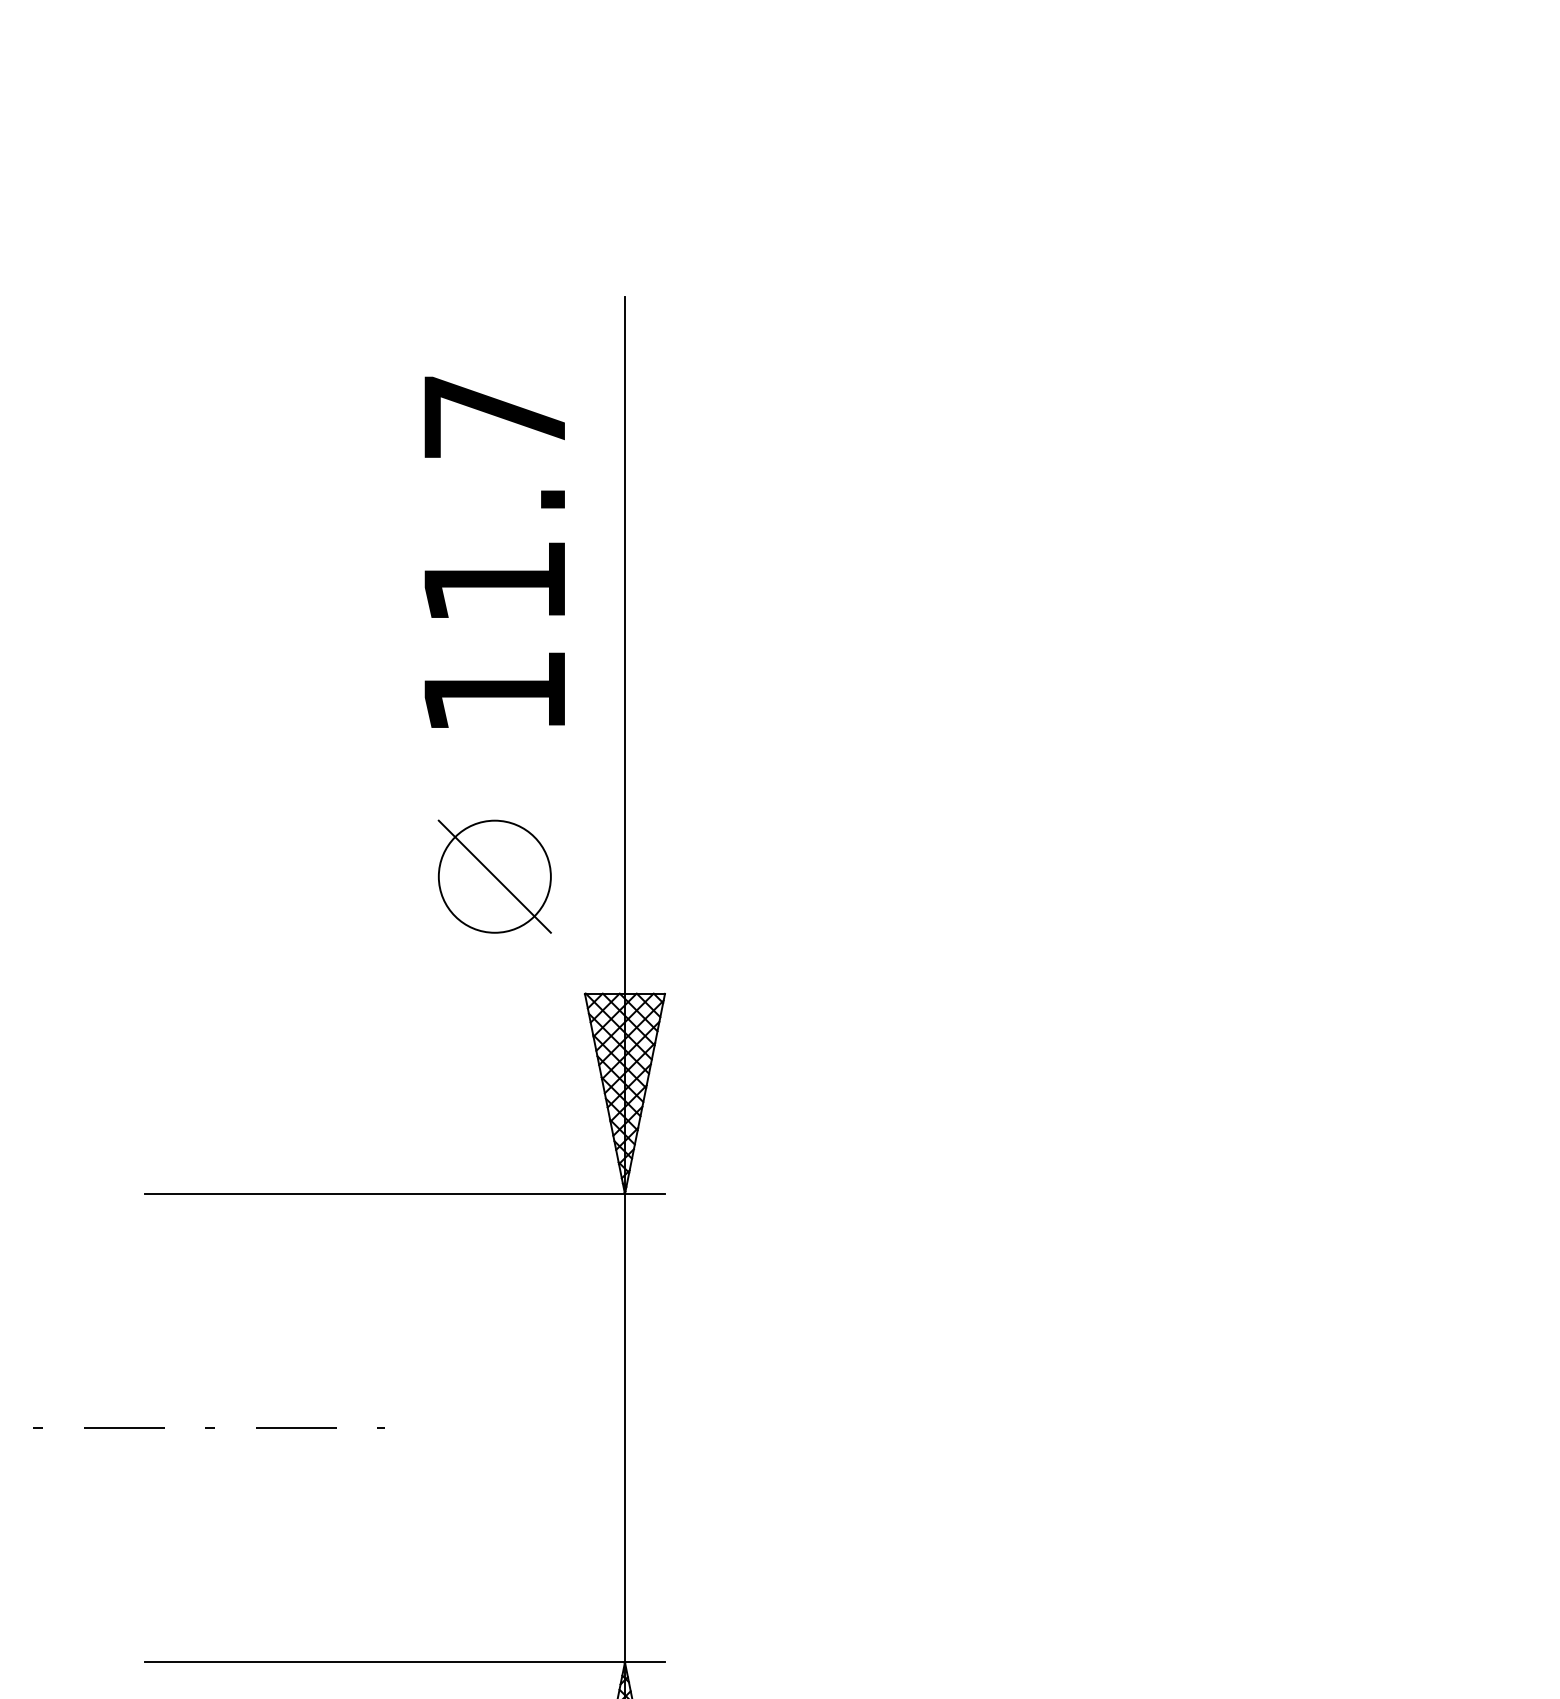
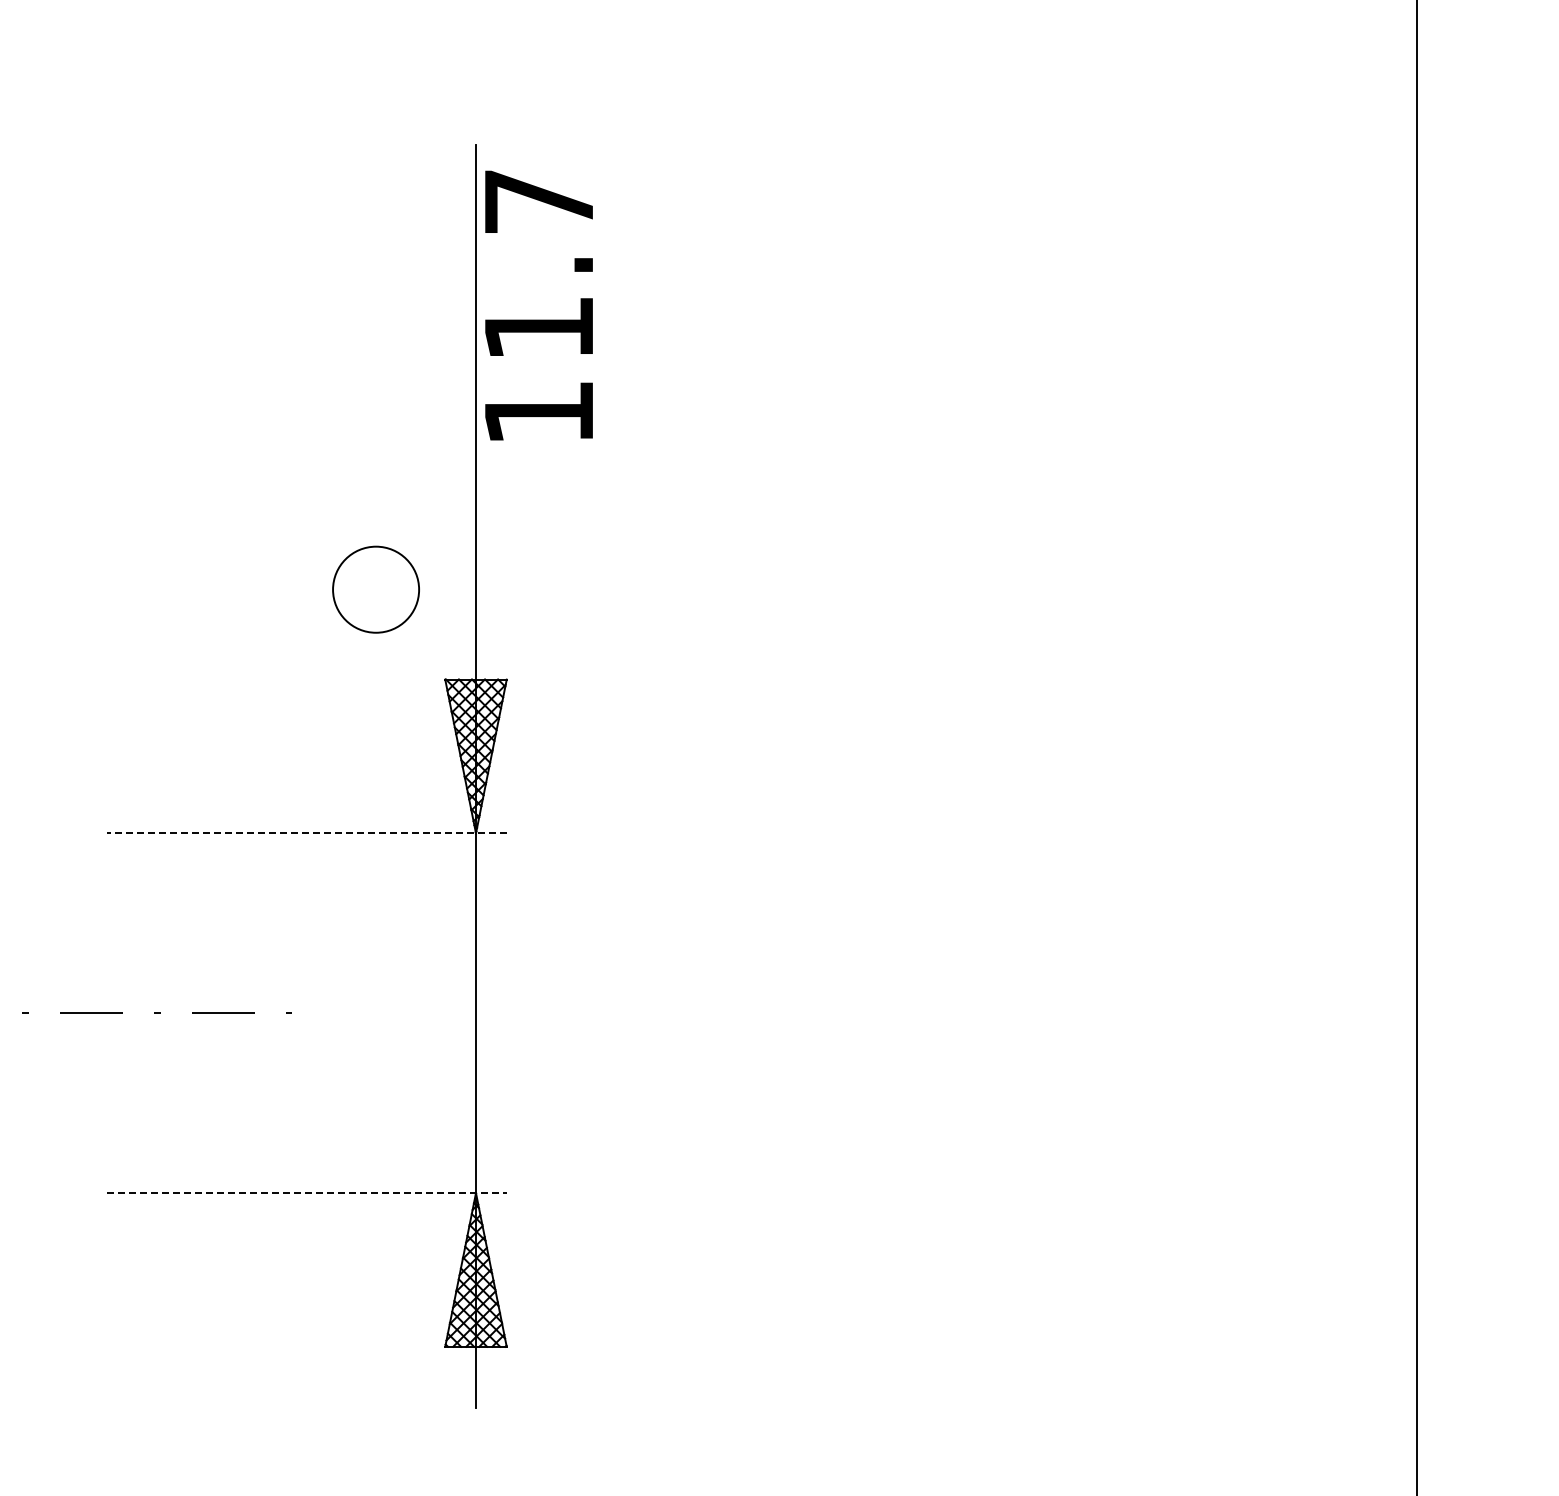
text: (494, 552) -> (538, 305), moved
line: (495, 876) -> (376, 589), removed
line: (404, 1194) -> (306, 833), solid -> dashed
line: (404, 1662) -> (306, 1193), solid -> dashed

